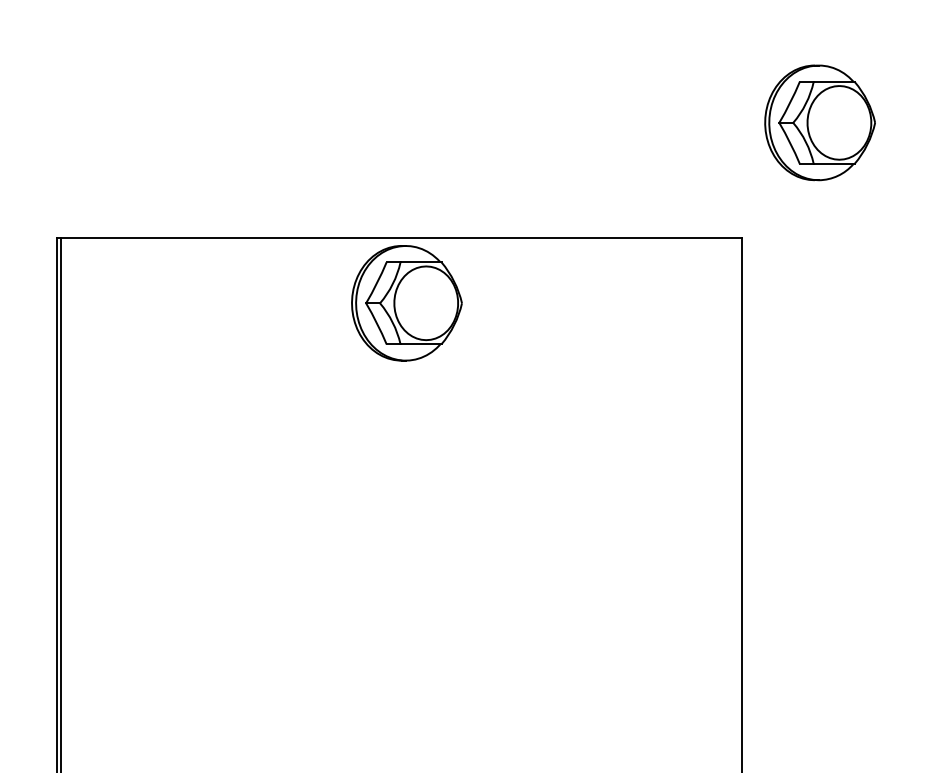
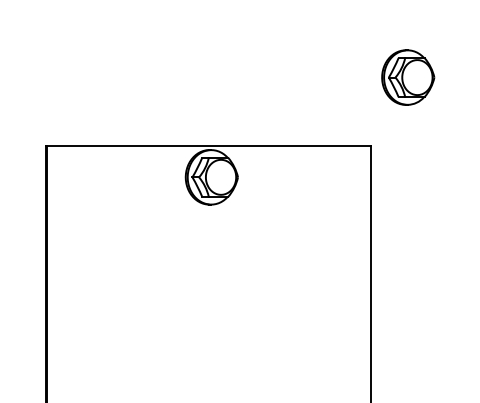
part: (820, 122) -> (408, 77), moved

